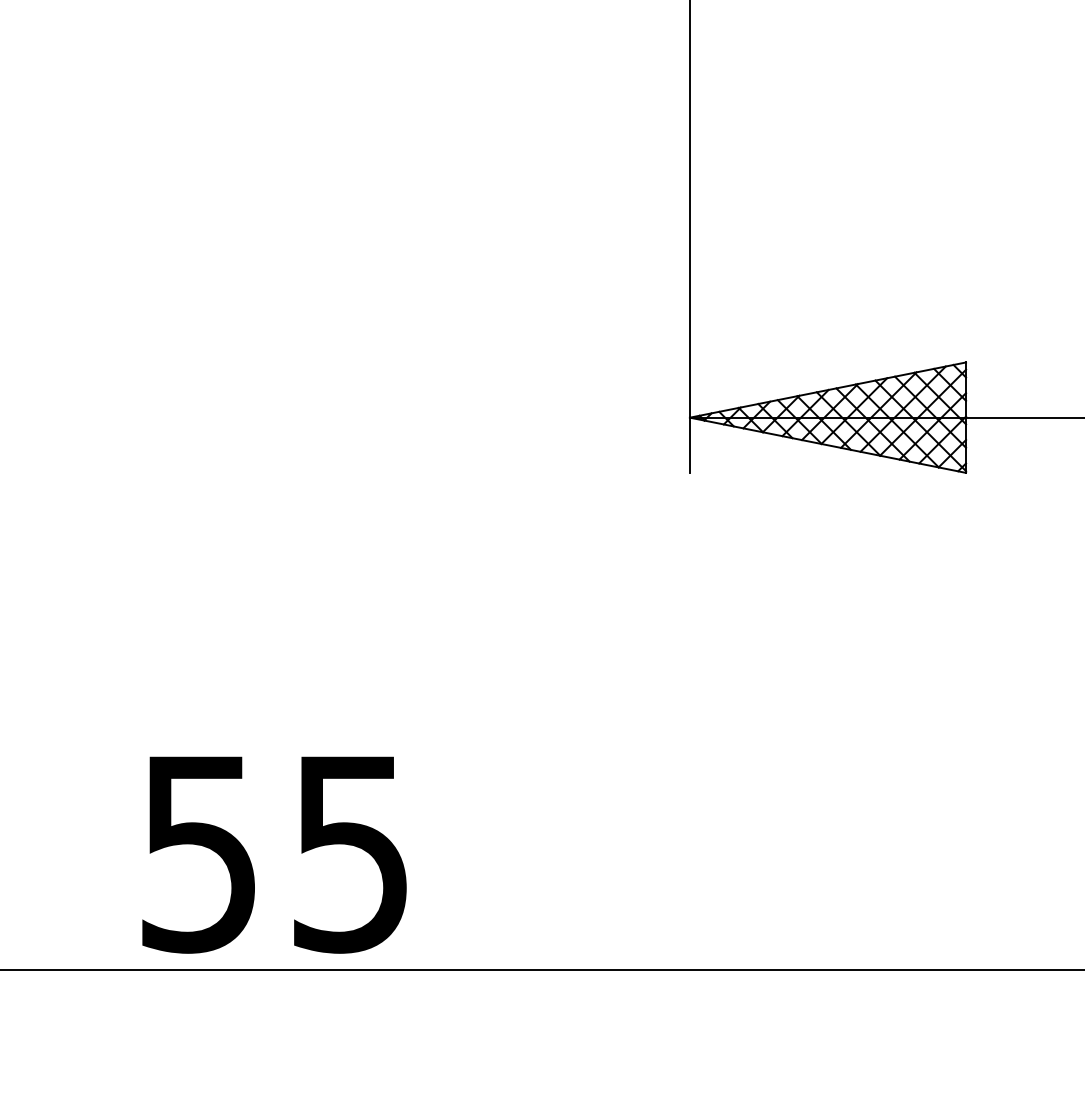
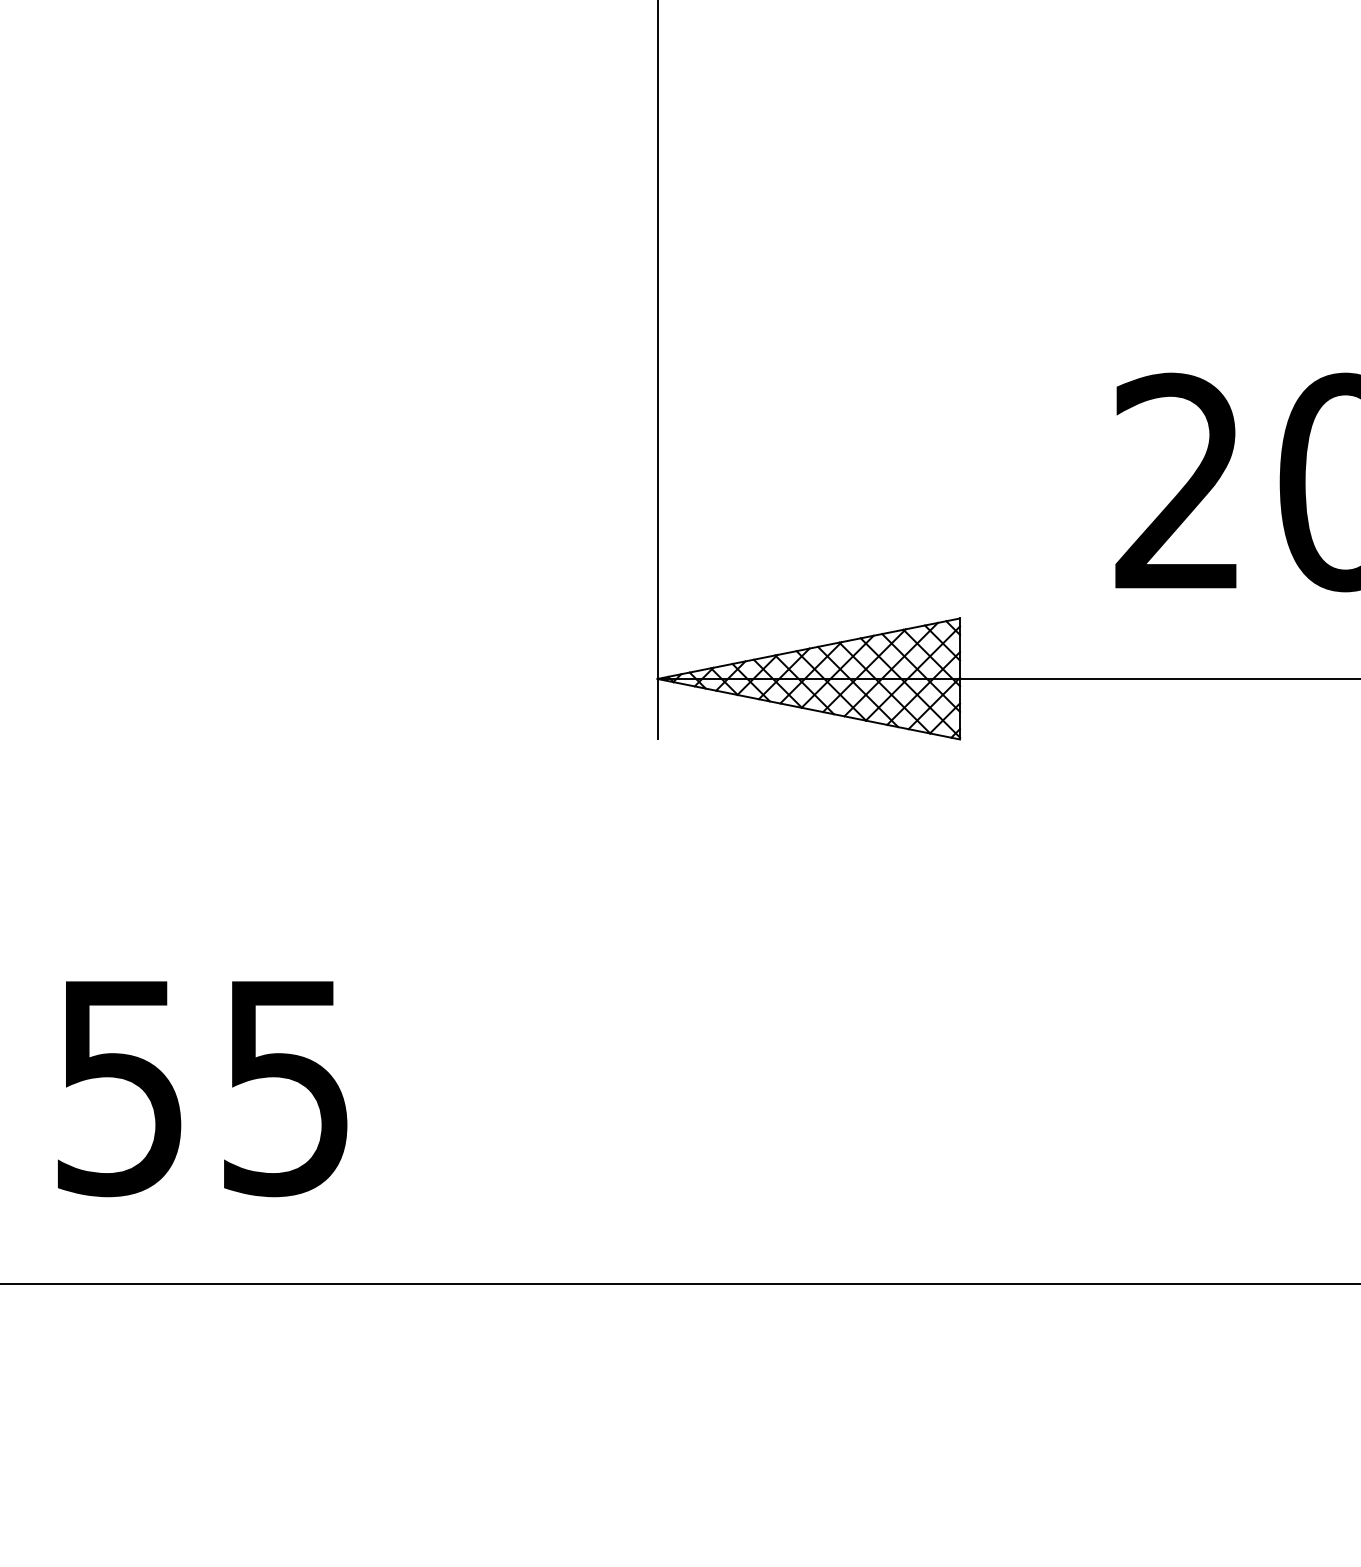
text: (274, 855) -> (202, 1089), moved

